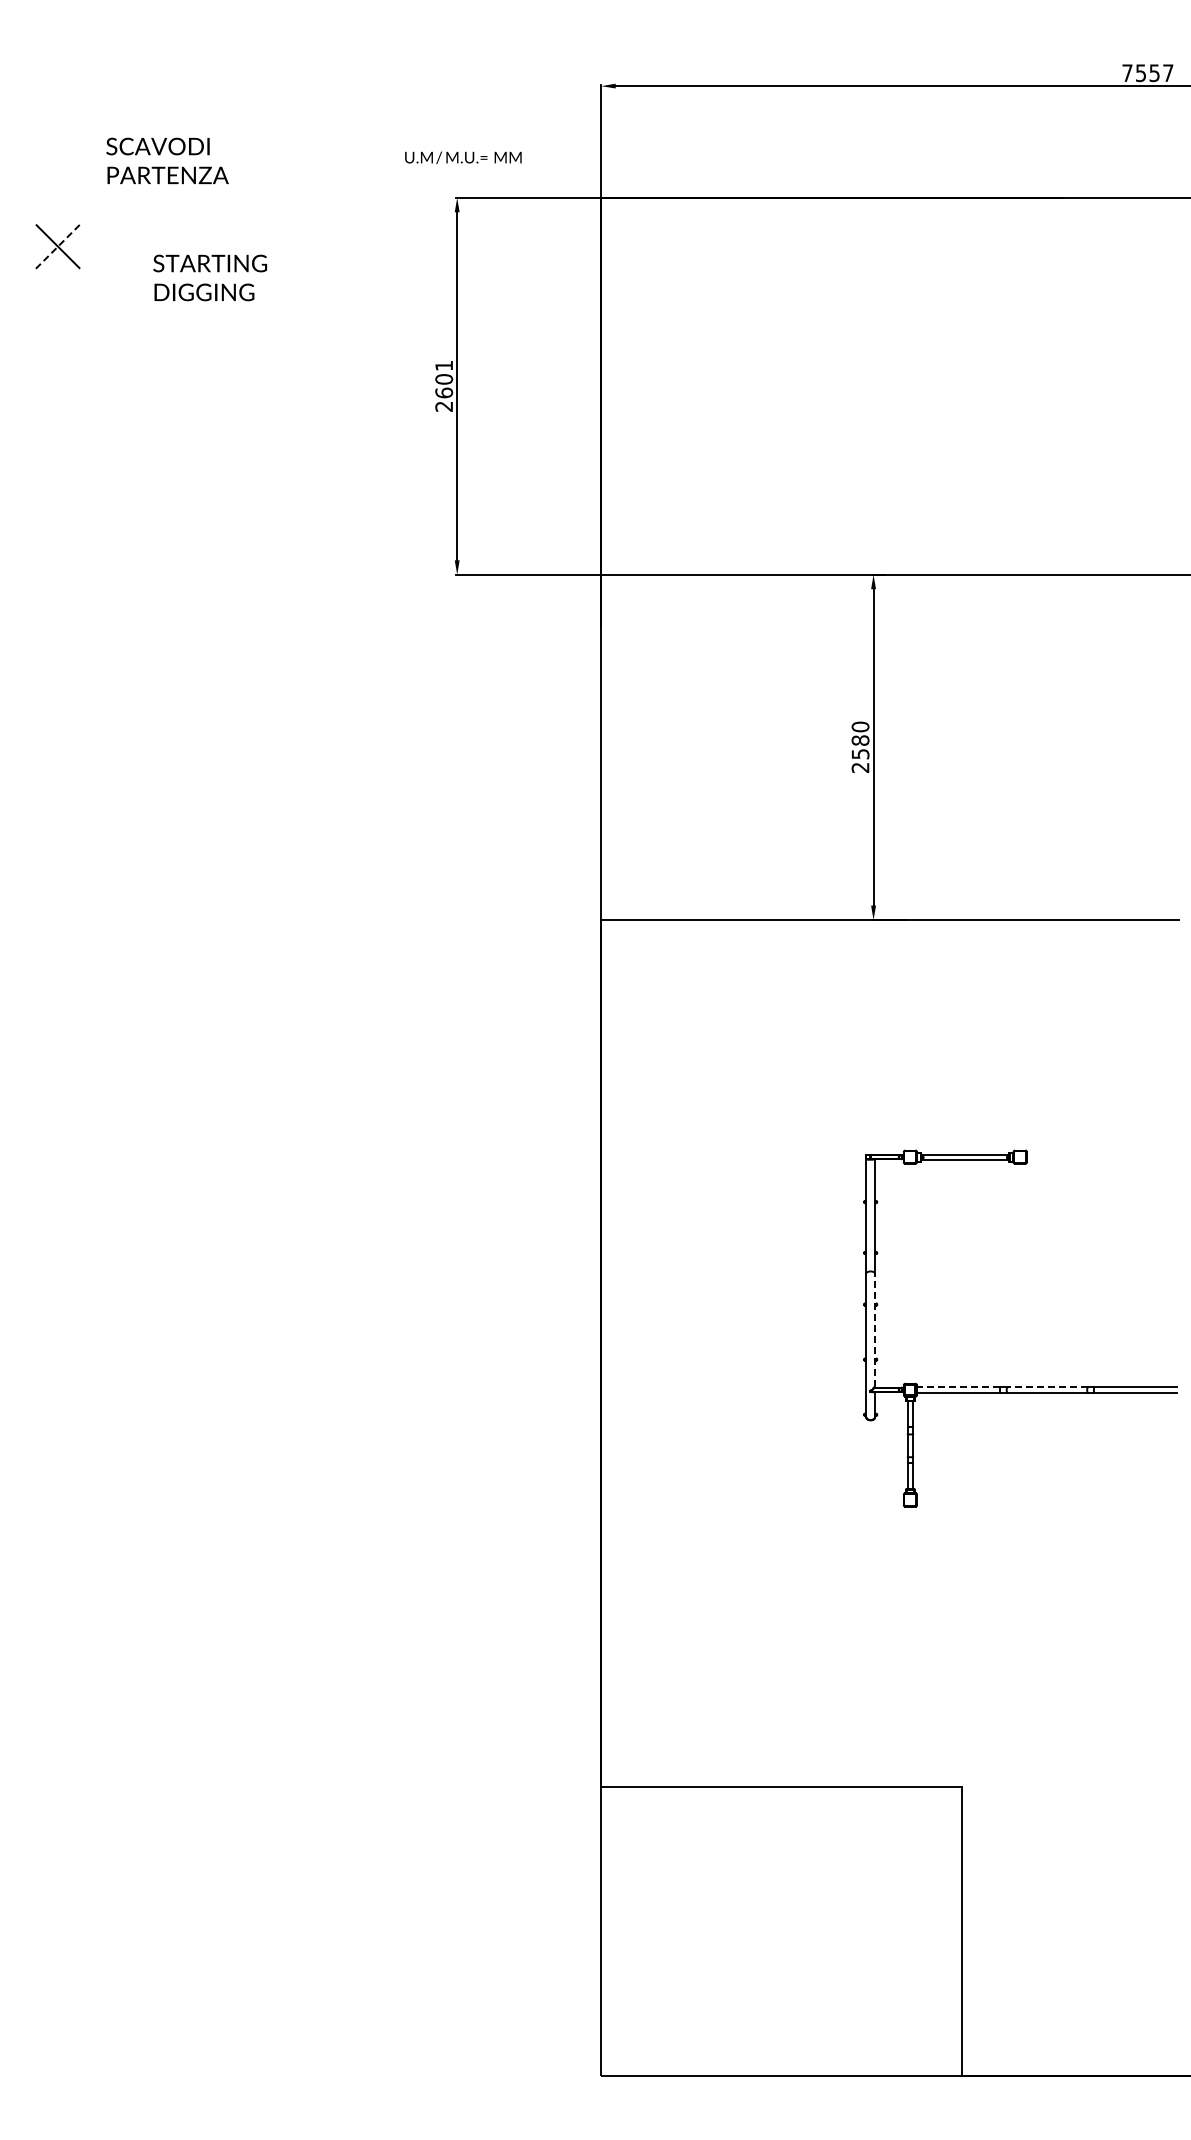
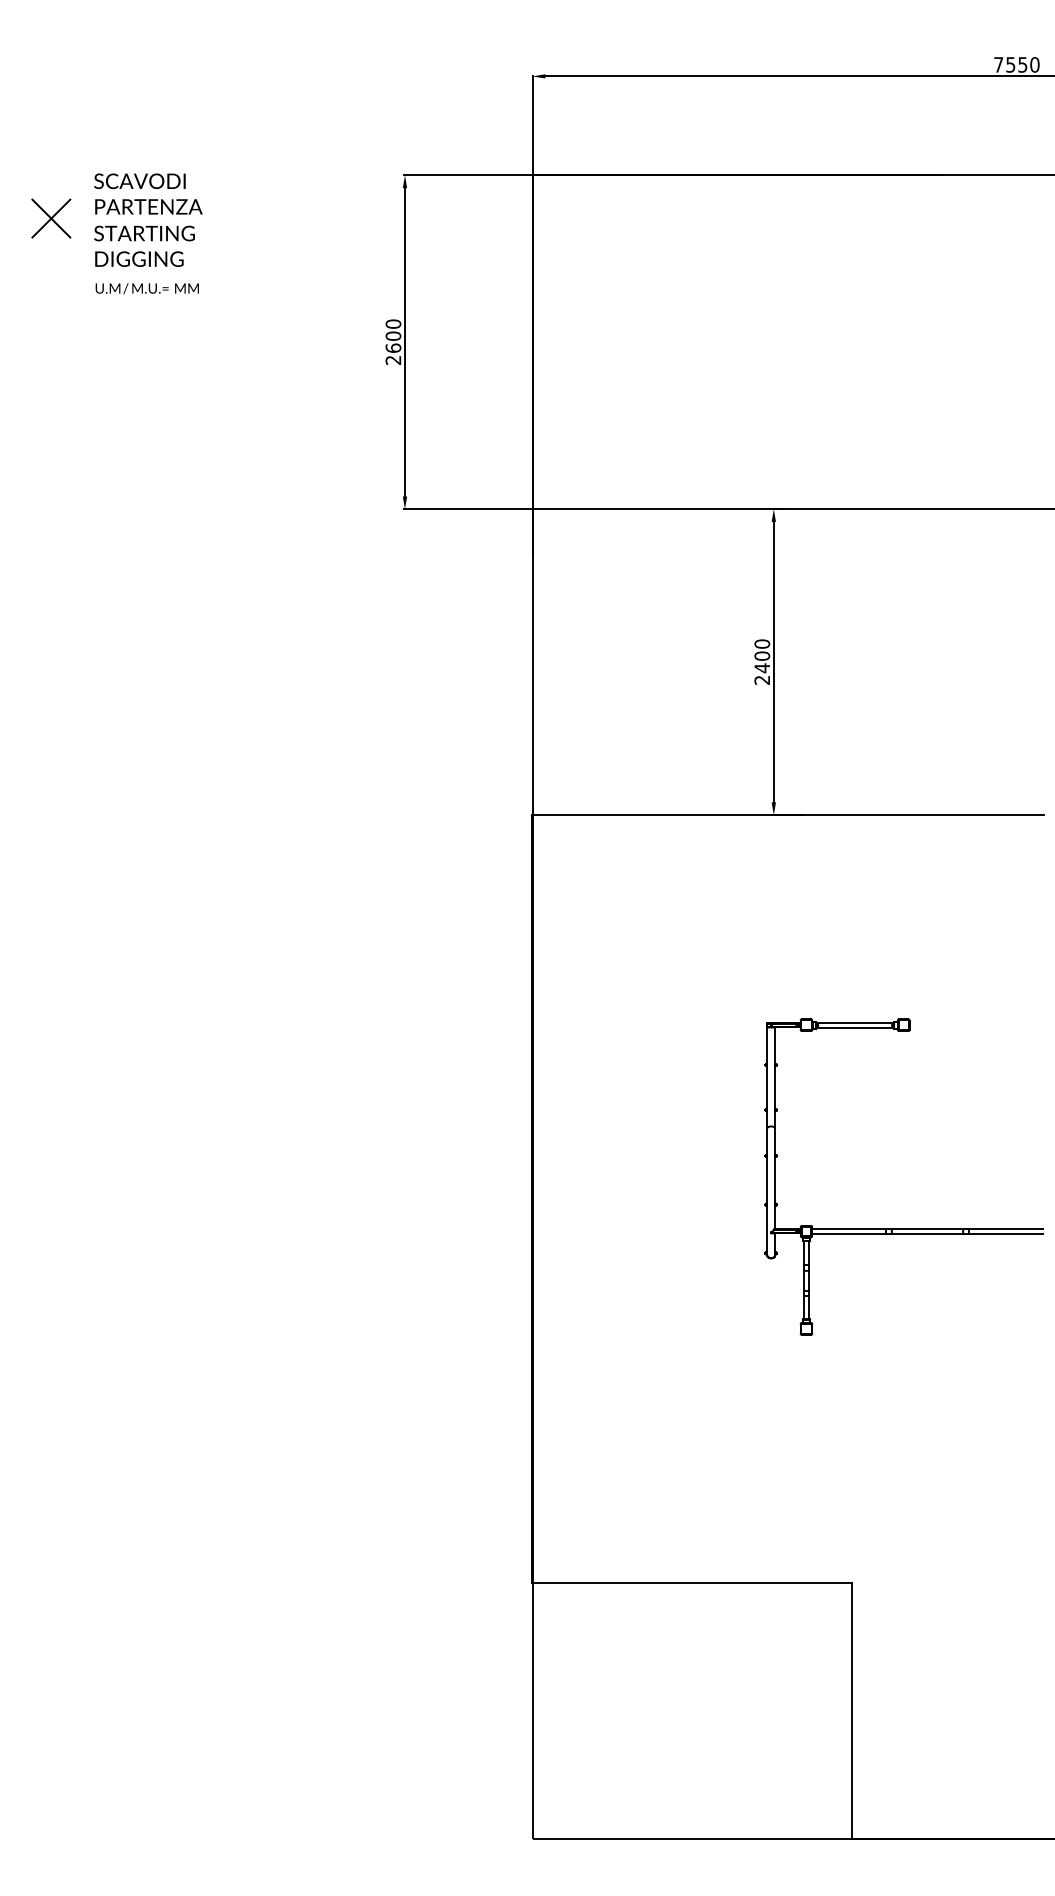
text: (1168, 73) -> (1035, 65), 7557 -> 7550
text: (463, 157) -> (147, 288), moved
text: (167, 160) -> (148, 193), moved
line: (58, 246) -> (51, 218), dashed -> solid
text: (209, 277) -> (143, 245), moved
text: (444, 365) -> (393, 323), 2601 -> 2600
text: (860, 747) -> (762, 662), 2580 -> 2400
line: (875, 1330) -> (775, 1178), dashed -> solid
line: (958, 1387) -> (849, 1229), dashed -> solid
line: (1047, 1387) -> (927, 1229), dashed -> solid

